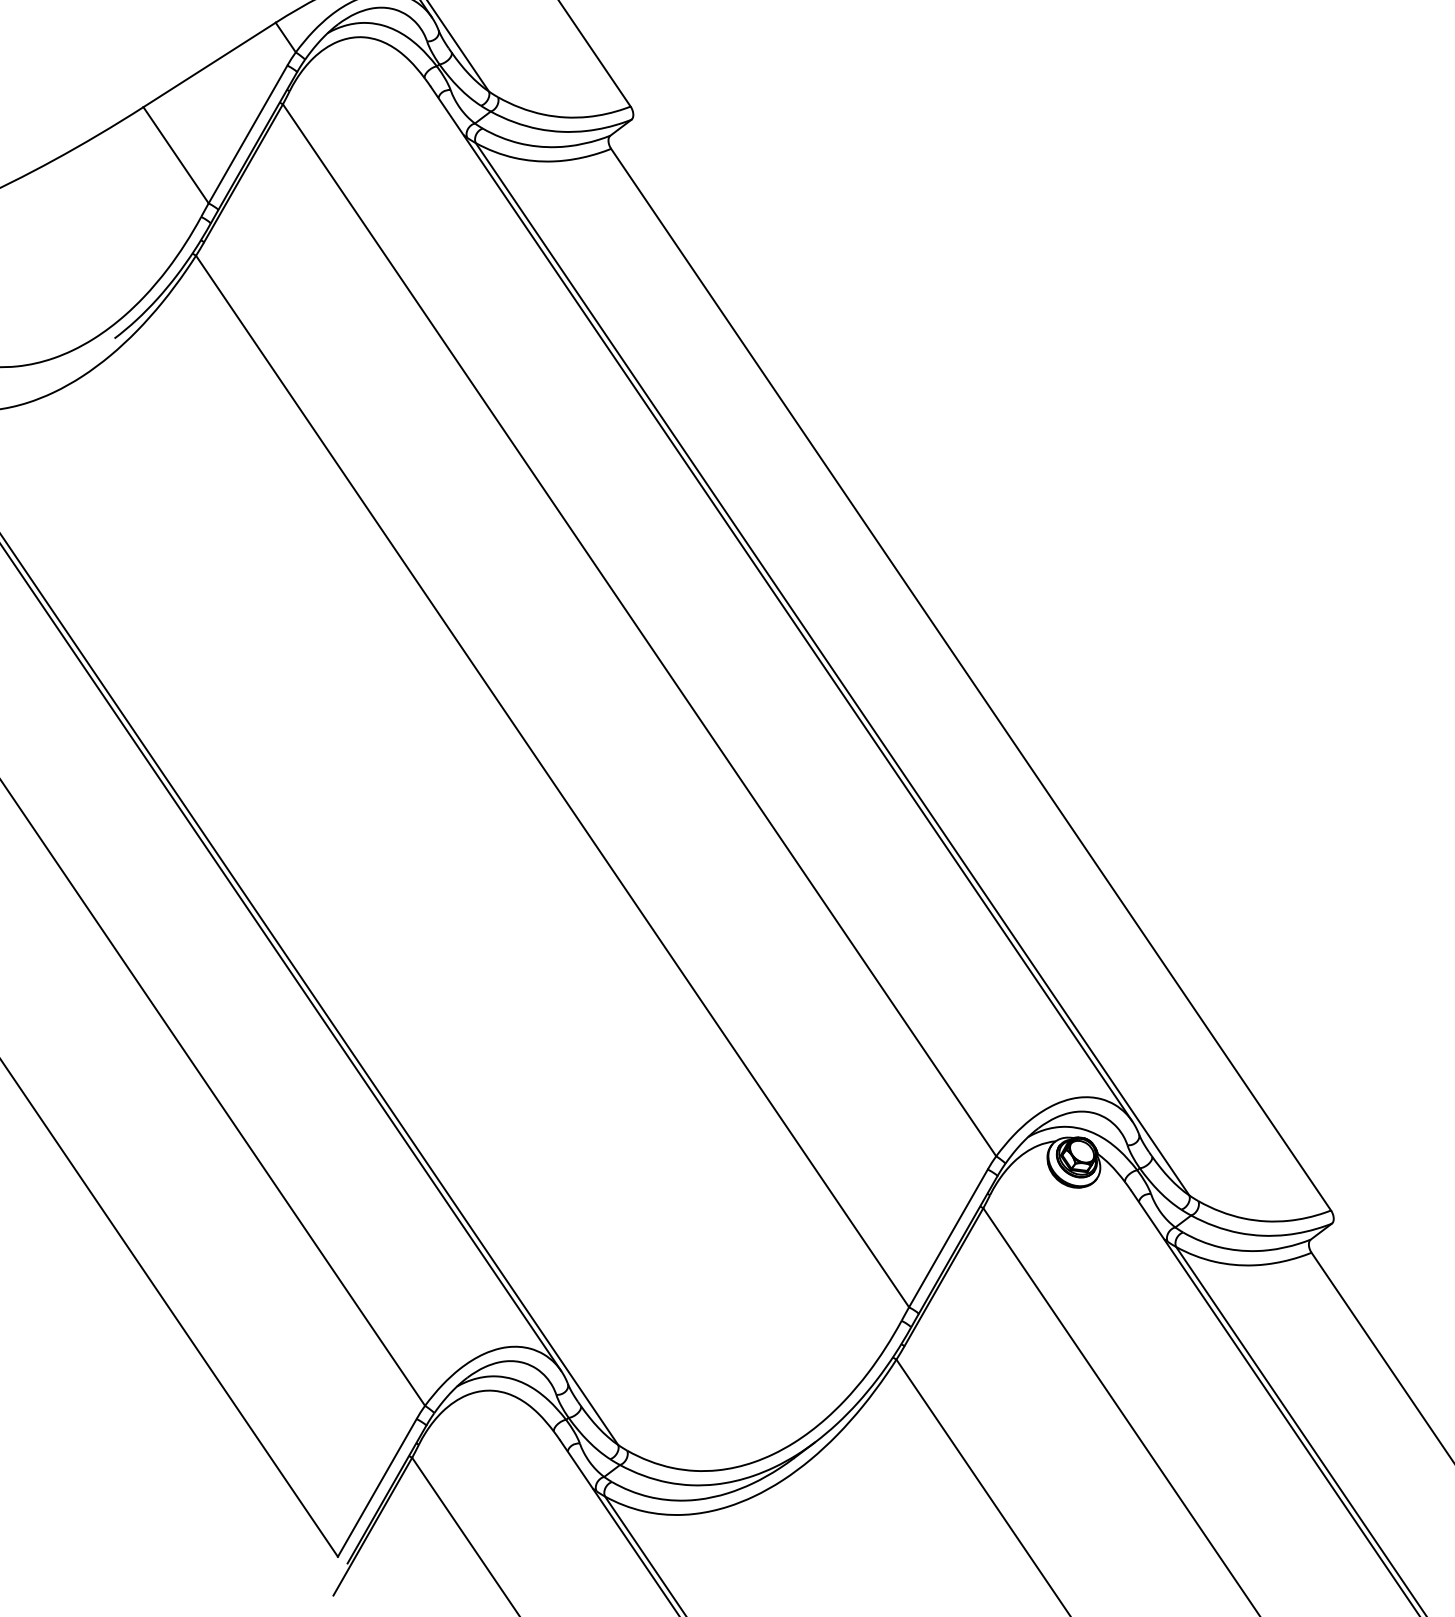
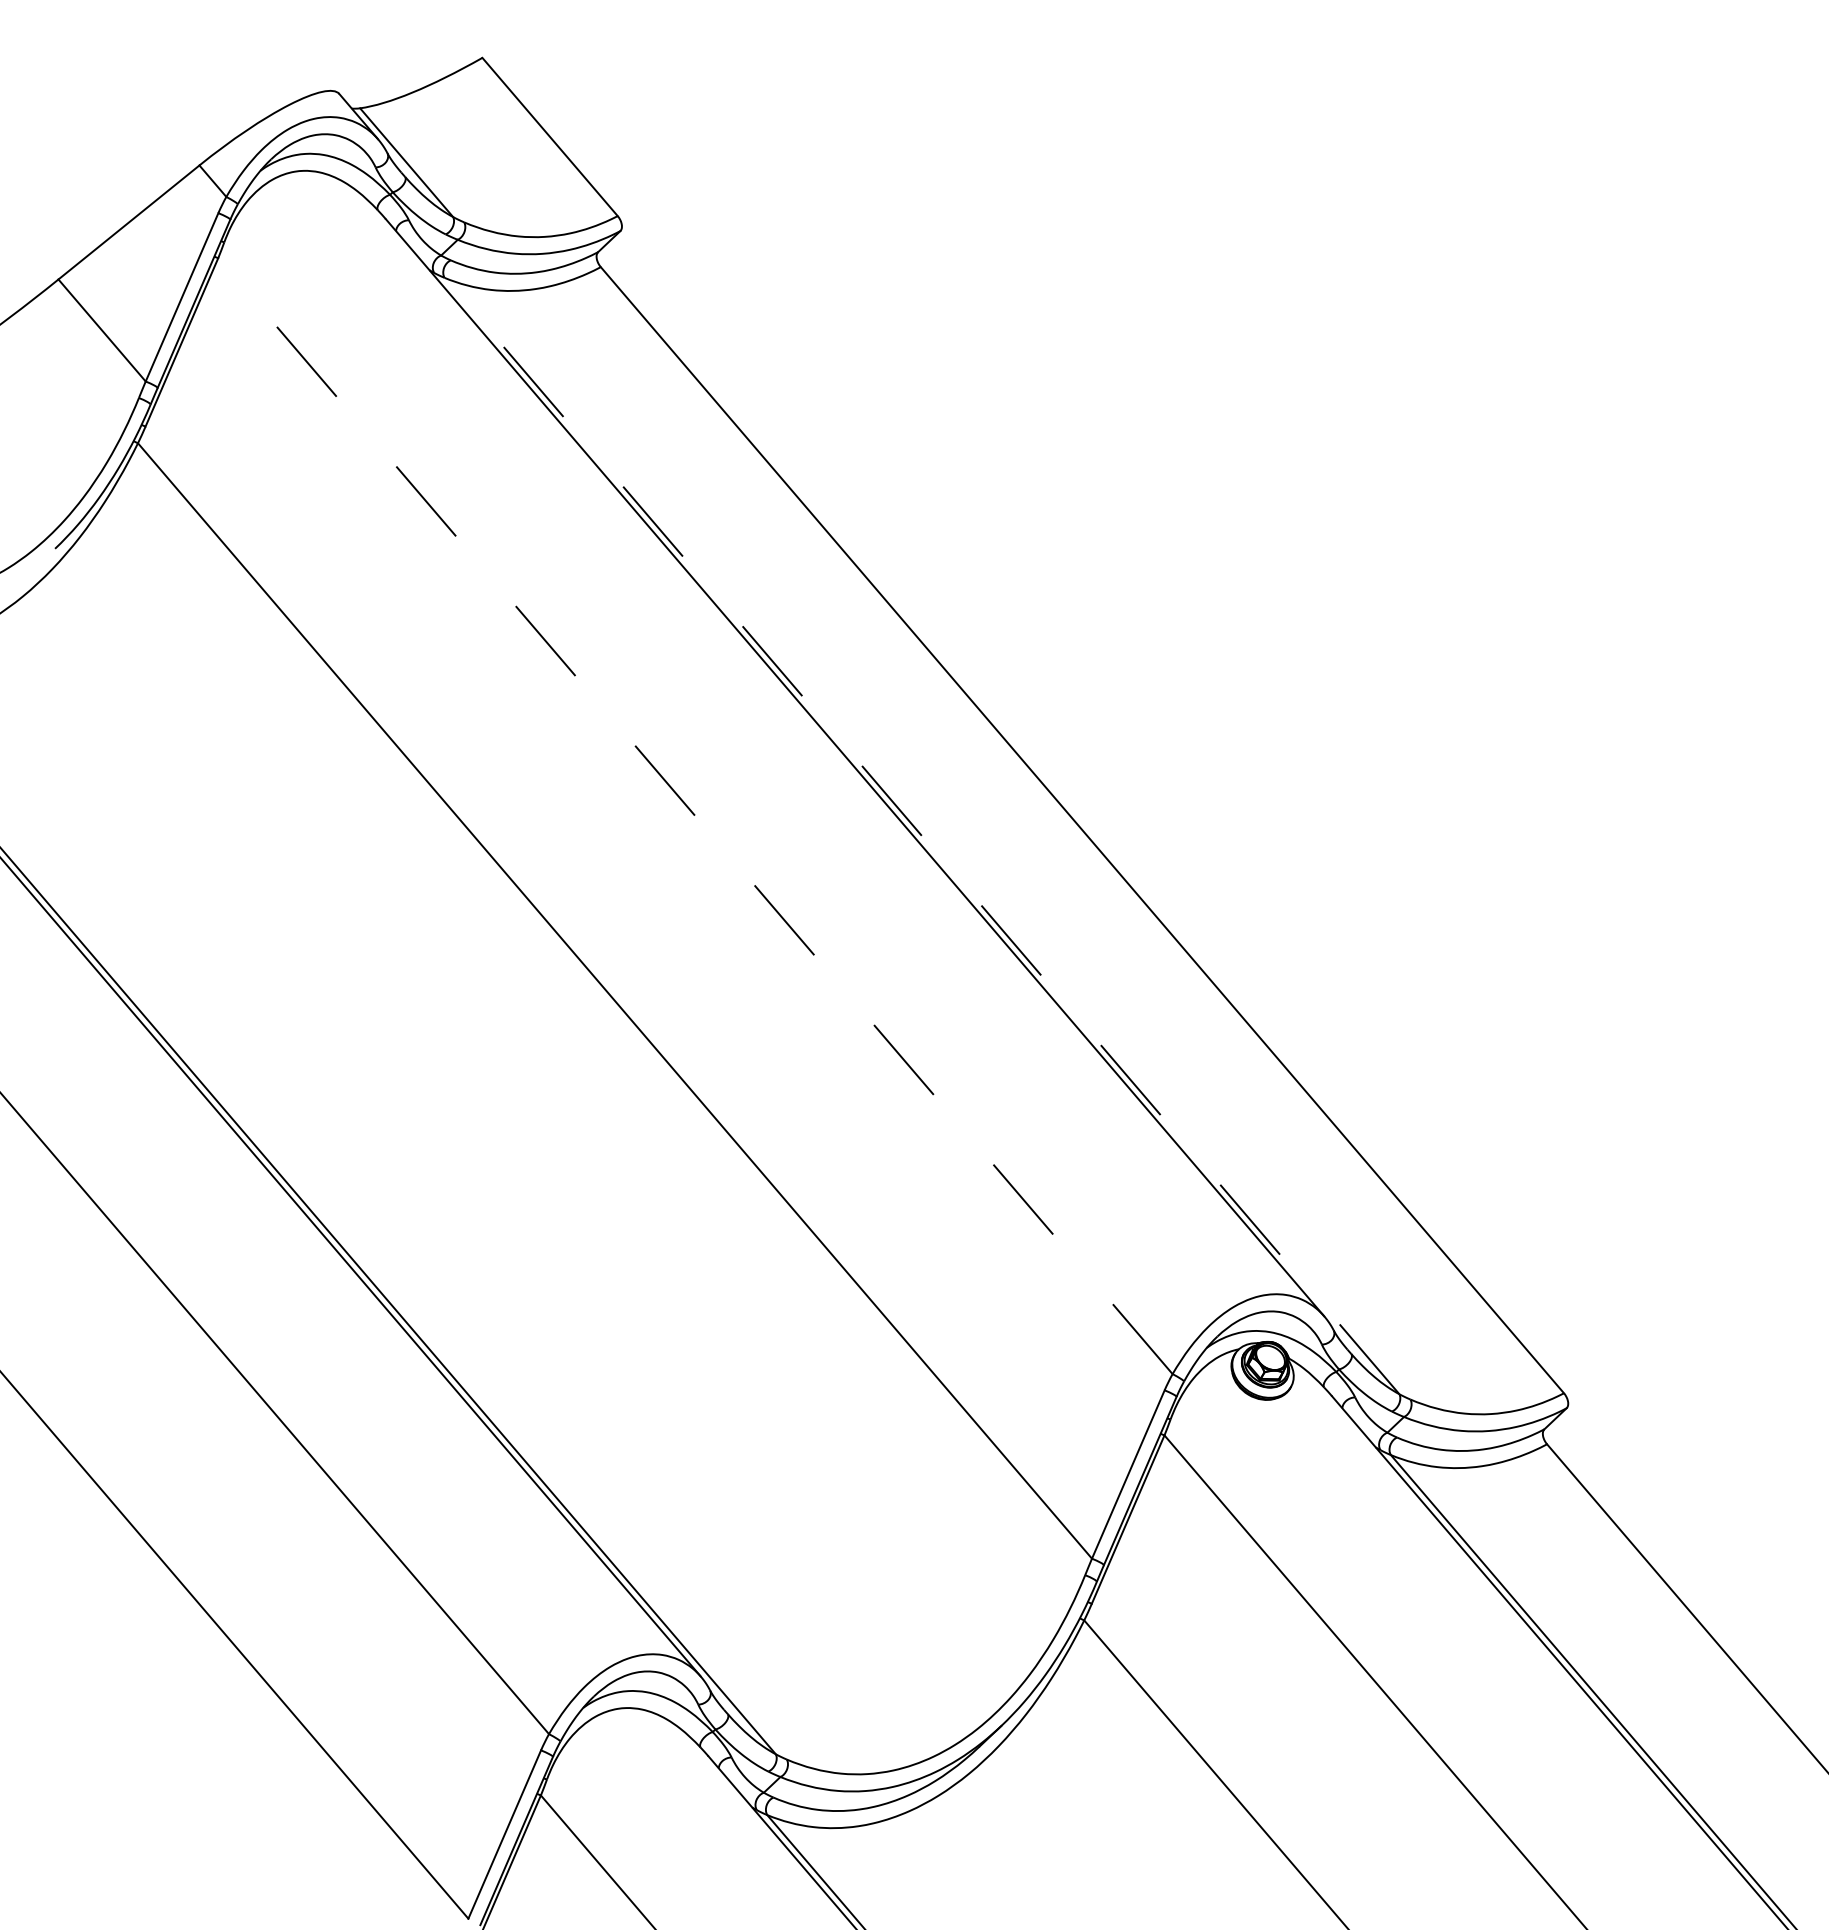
line: (639, 629) -> (695, 815), solid -> dashed
line: (832, 669) -> (922, 836), solid -> dashed

